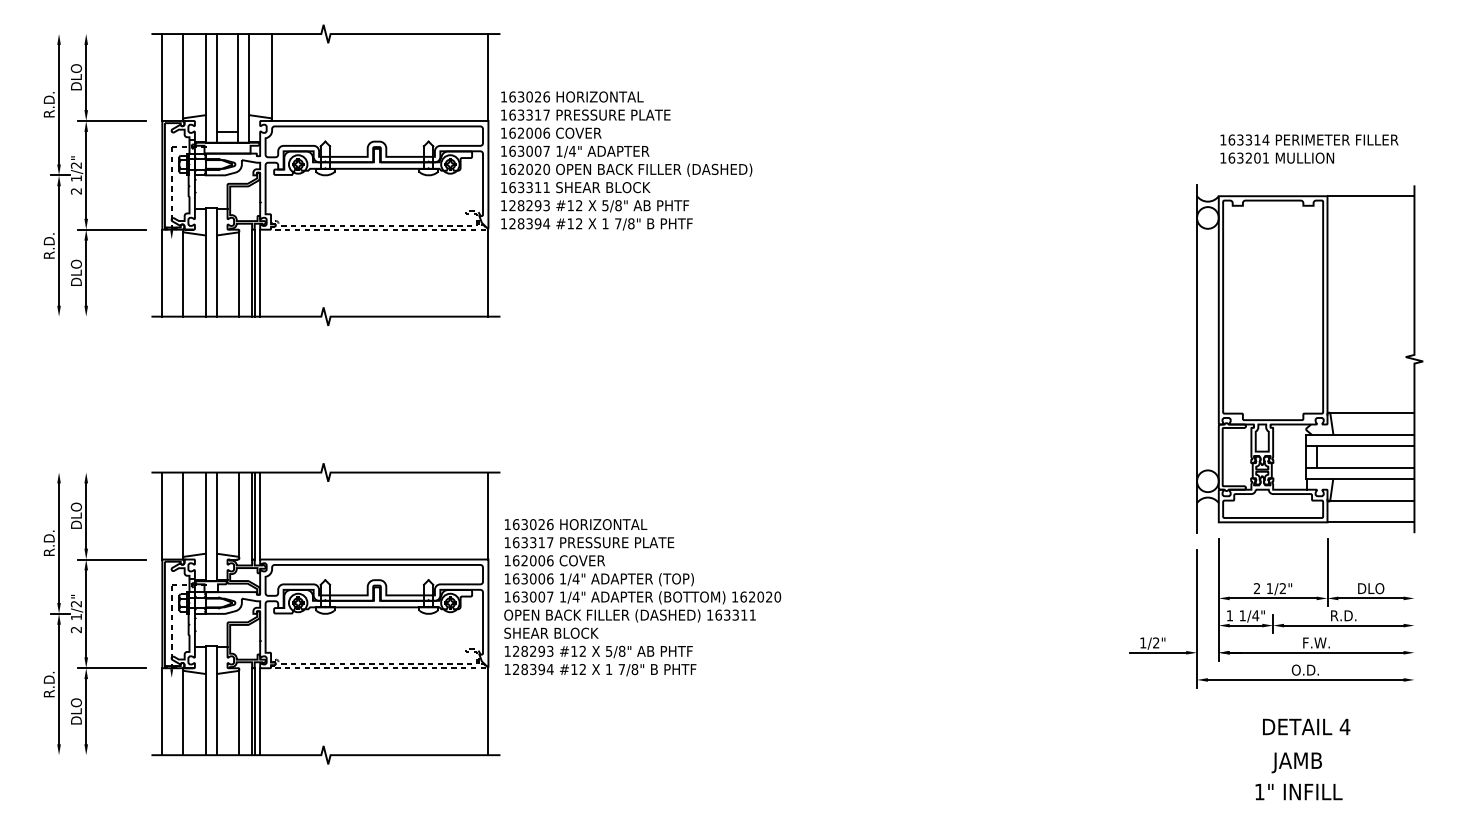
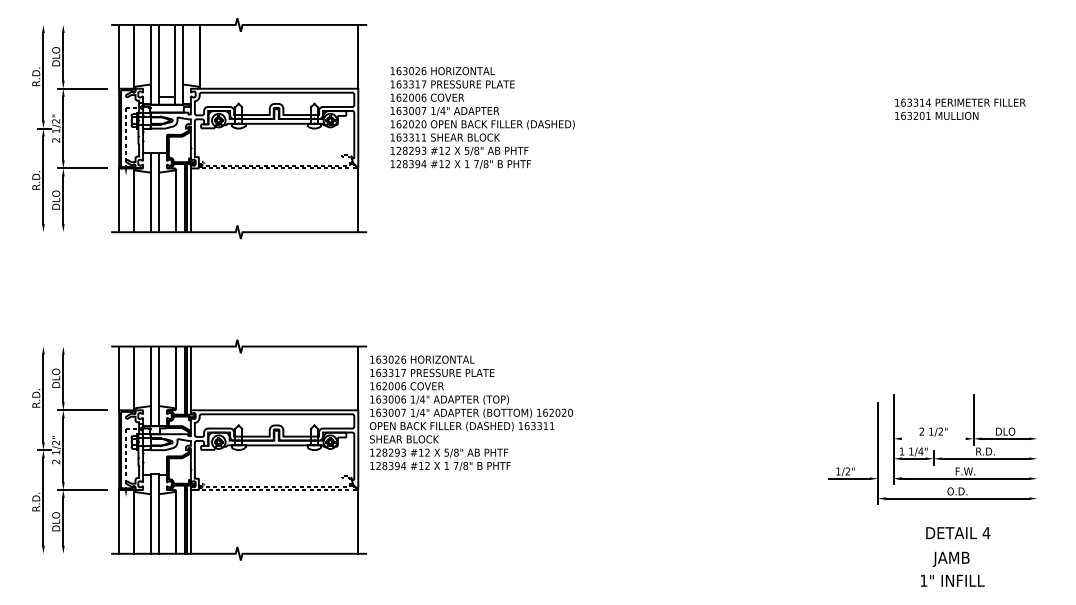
text: (626, 160) -> (482, 117), moved
part: (1309, 359) -> (960, 263), removed
text: (641, 596) -> (470, 412), moved
line: (1272, 597) -> (933, 438), removed

